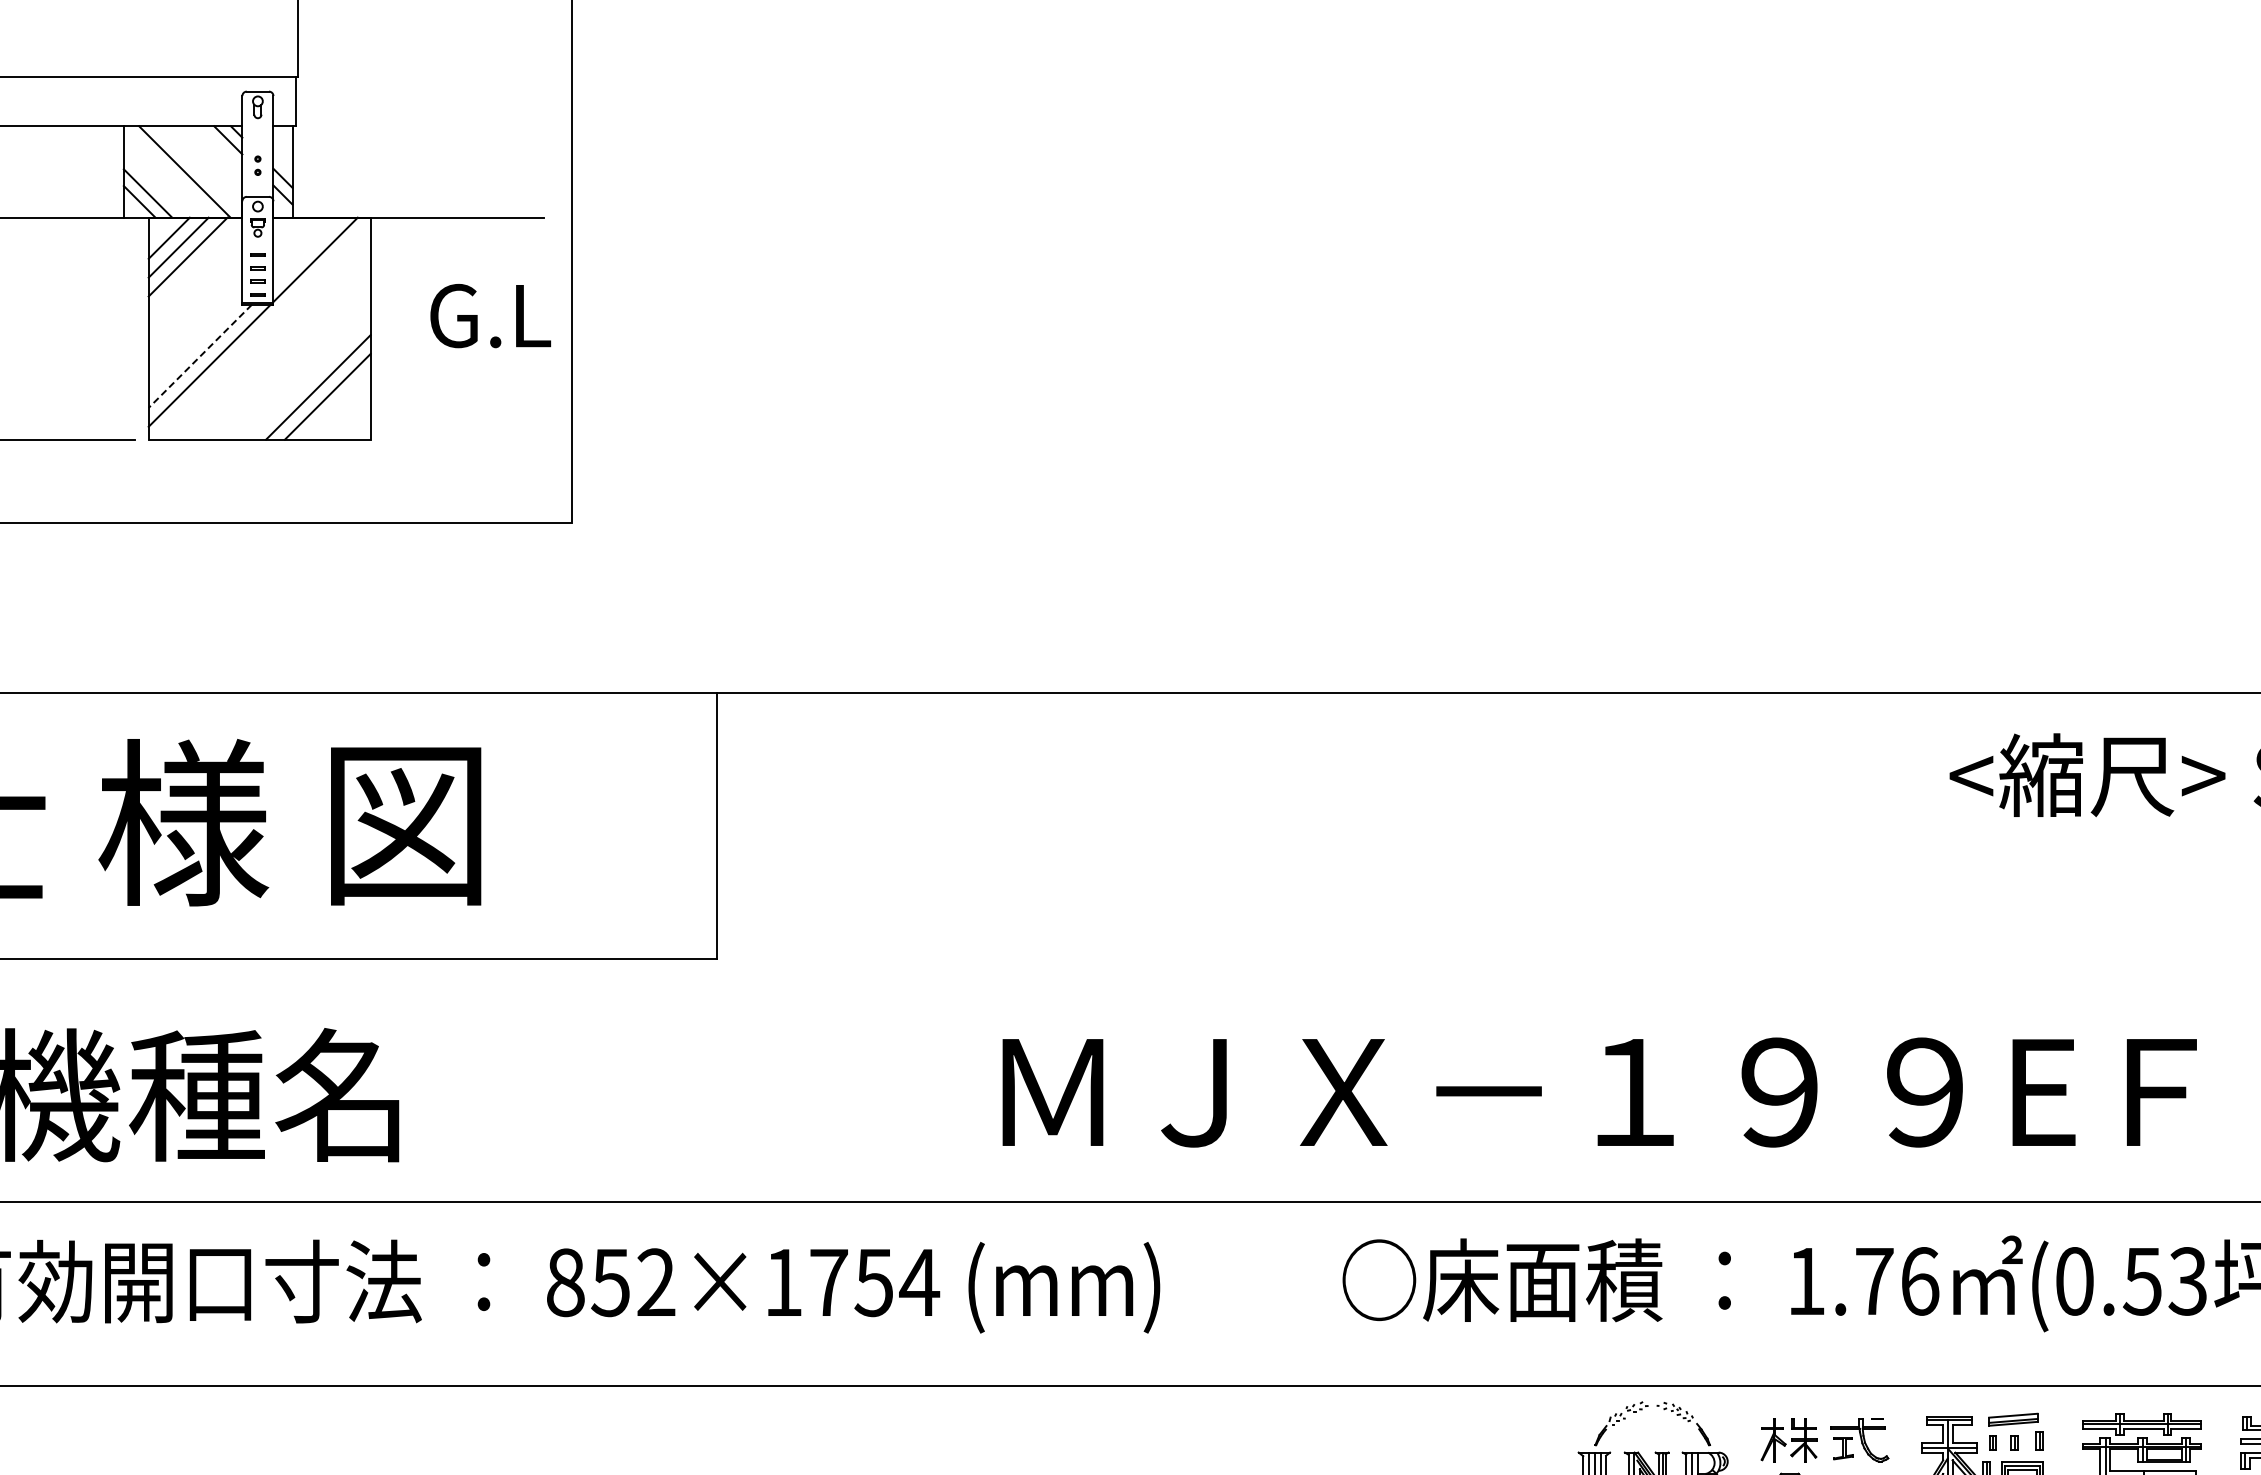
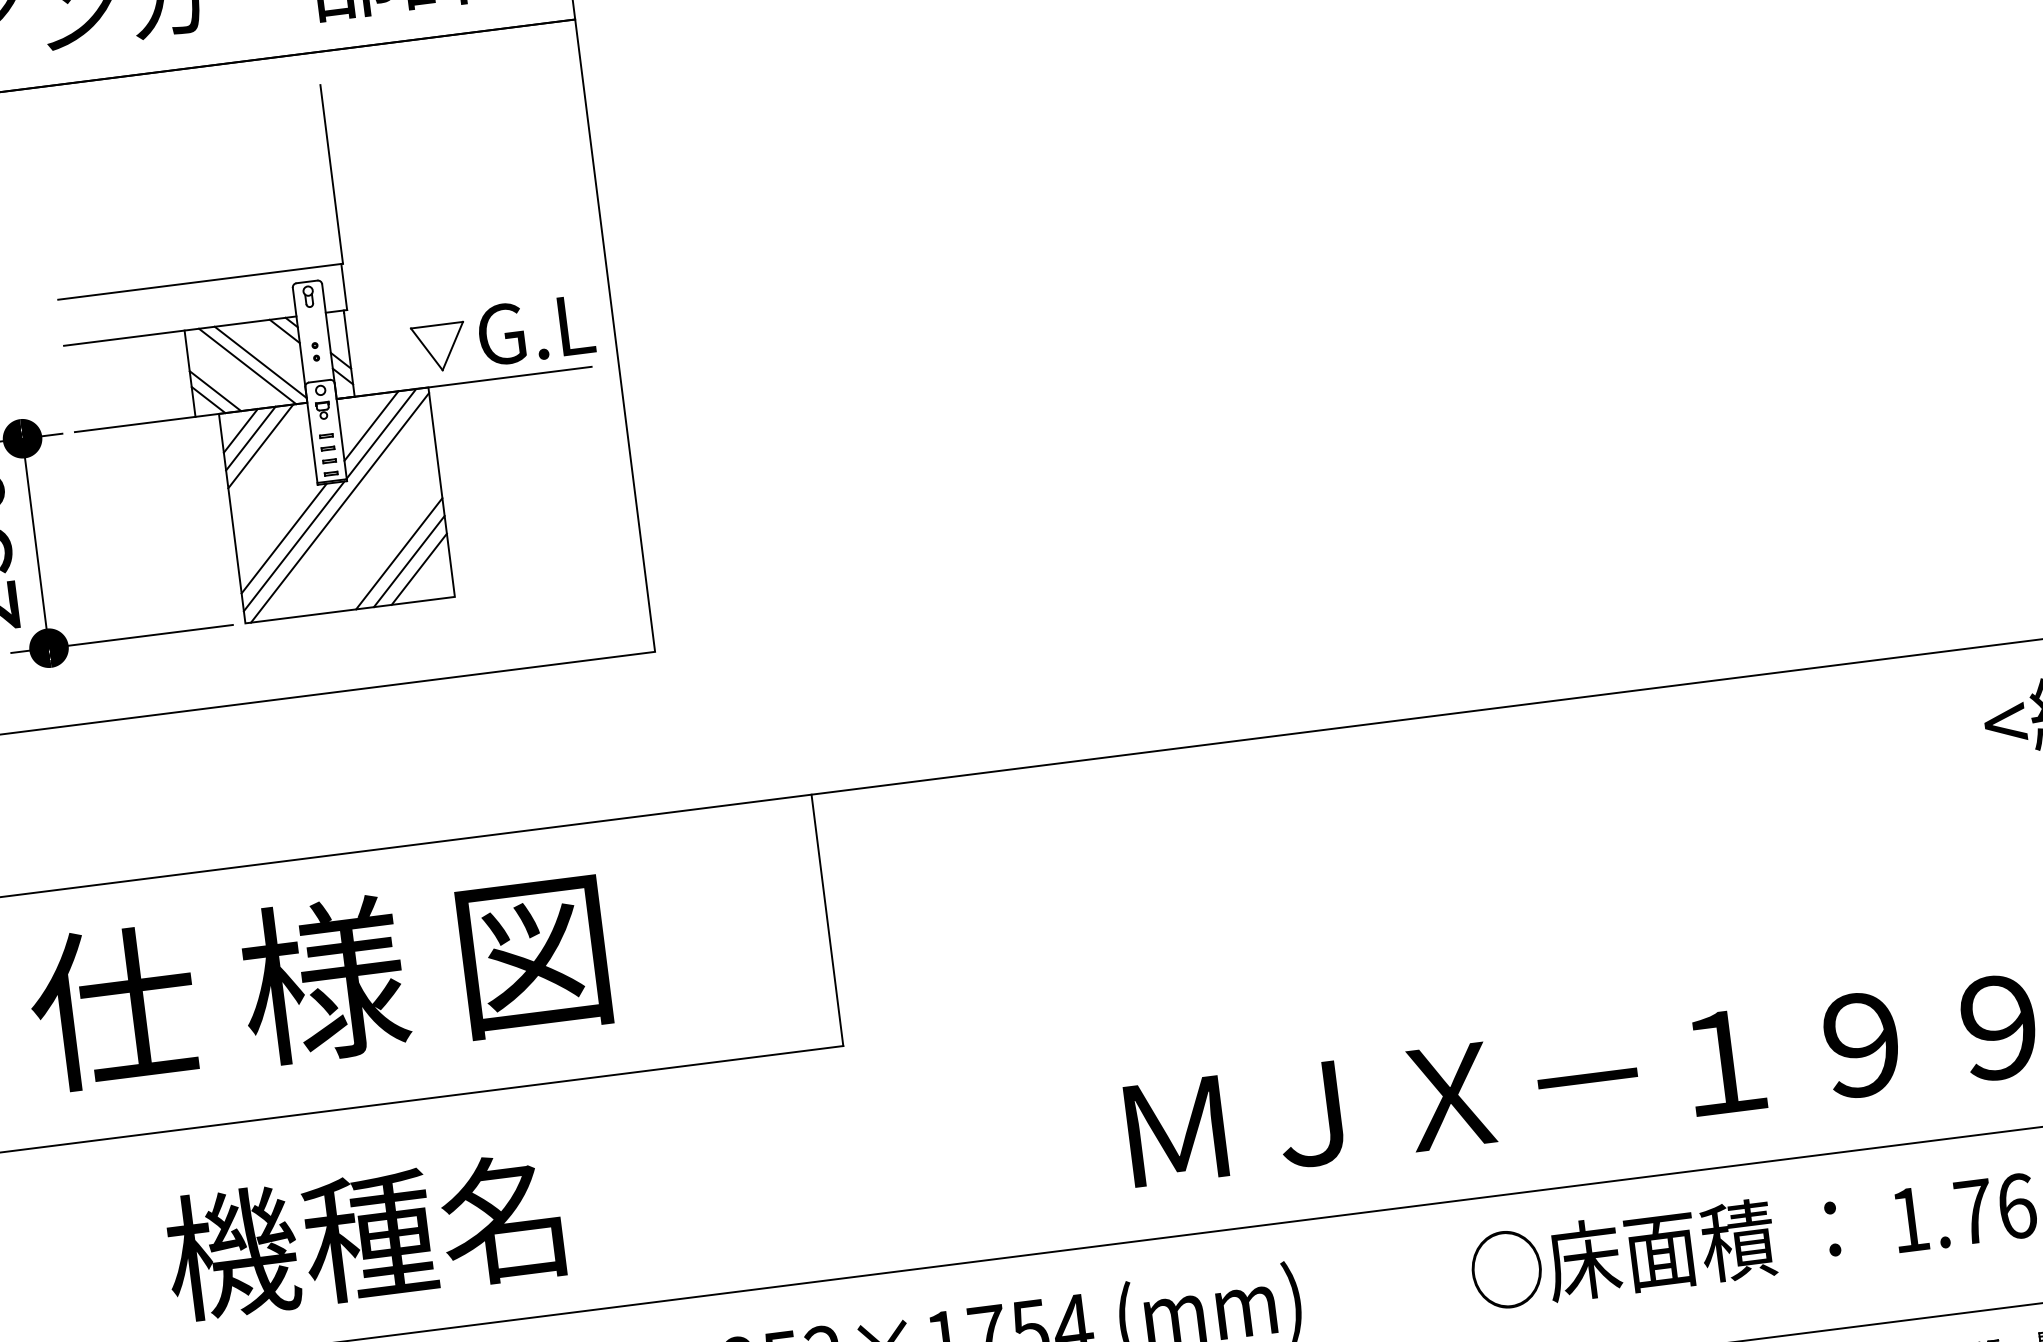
line: (198, 169) -> (260, 362), added
part: (387, 177) -> (439, 347), added
line: (305, 250) -> (370, 426), added
text: (490, 316) -> (536, 330), moved
line: (262, 331) -> (339, 507), added
line: (200, 356) -> (284, 538), dashed -> solid
line: (336, 405) -> (418, 568), added

